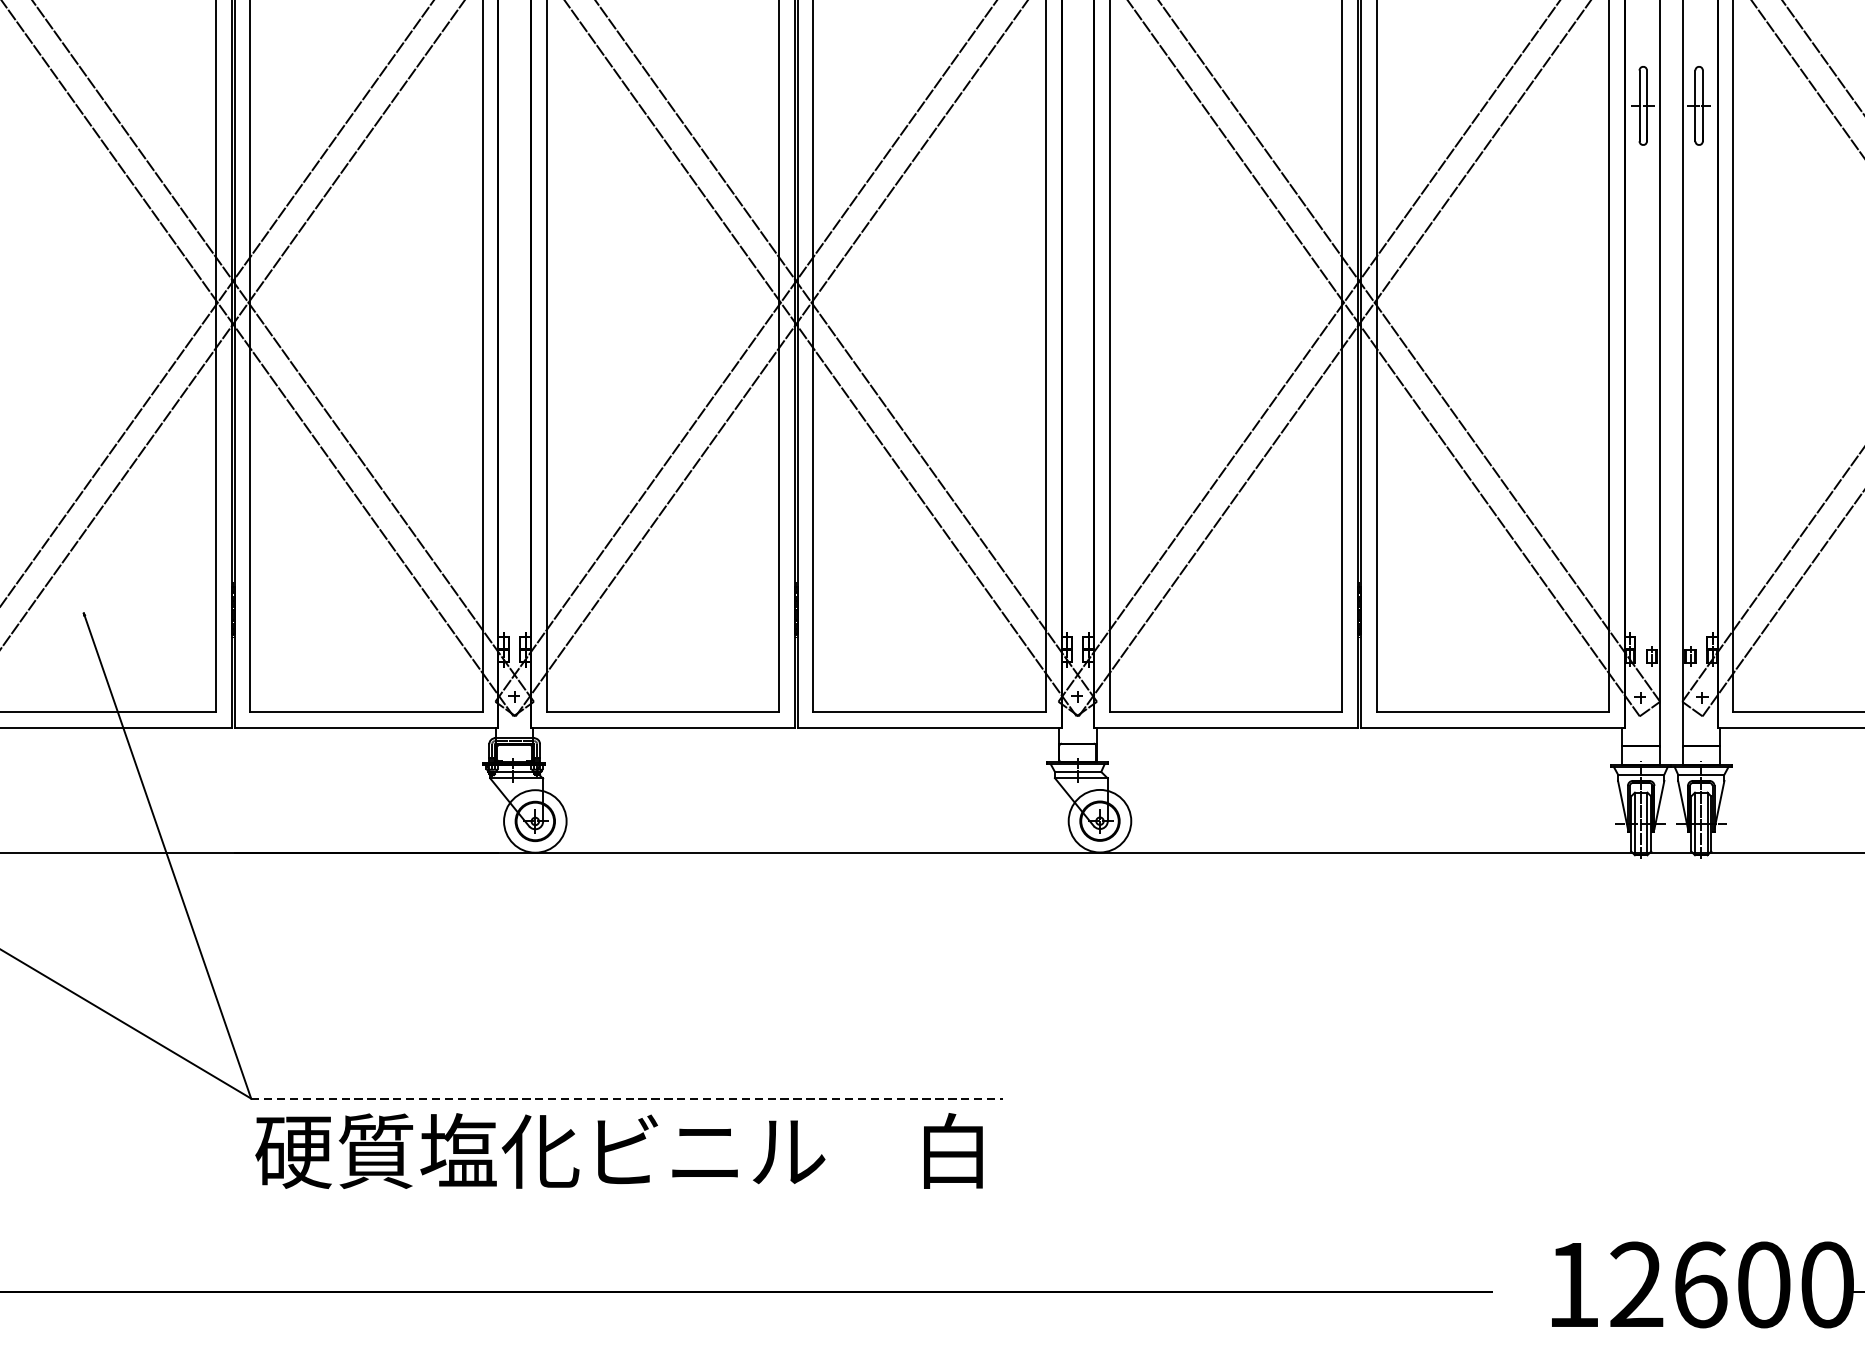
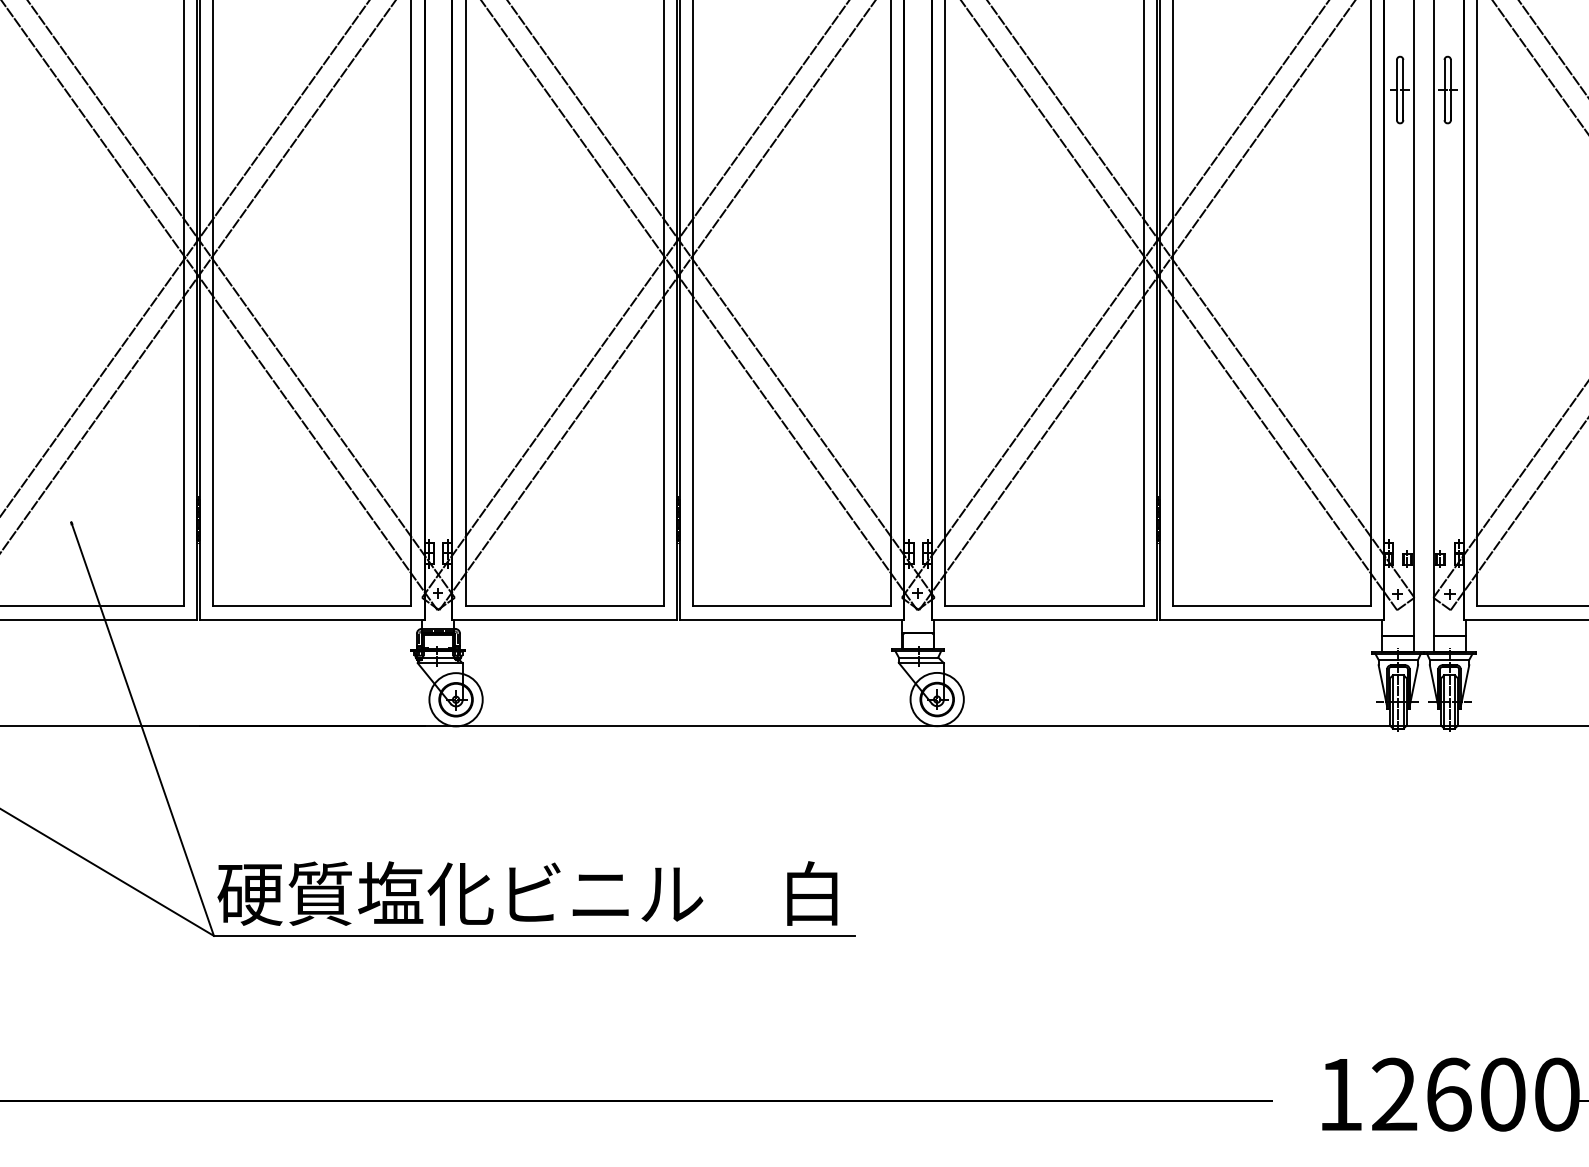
line: (627, 1098) -> (534, 935), dashed -> solid
text: (619, 1150) -> (527, 893), moved

